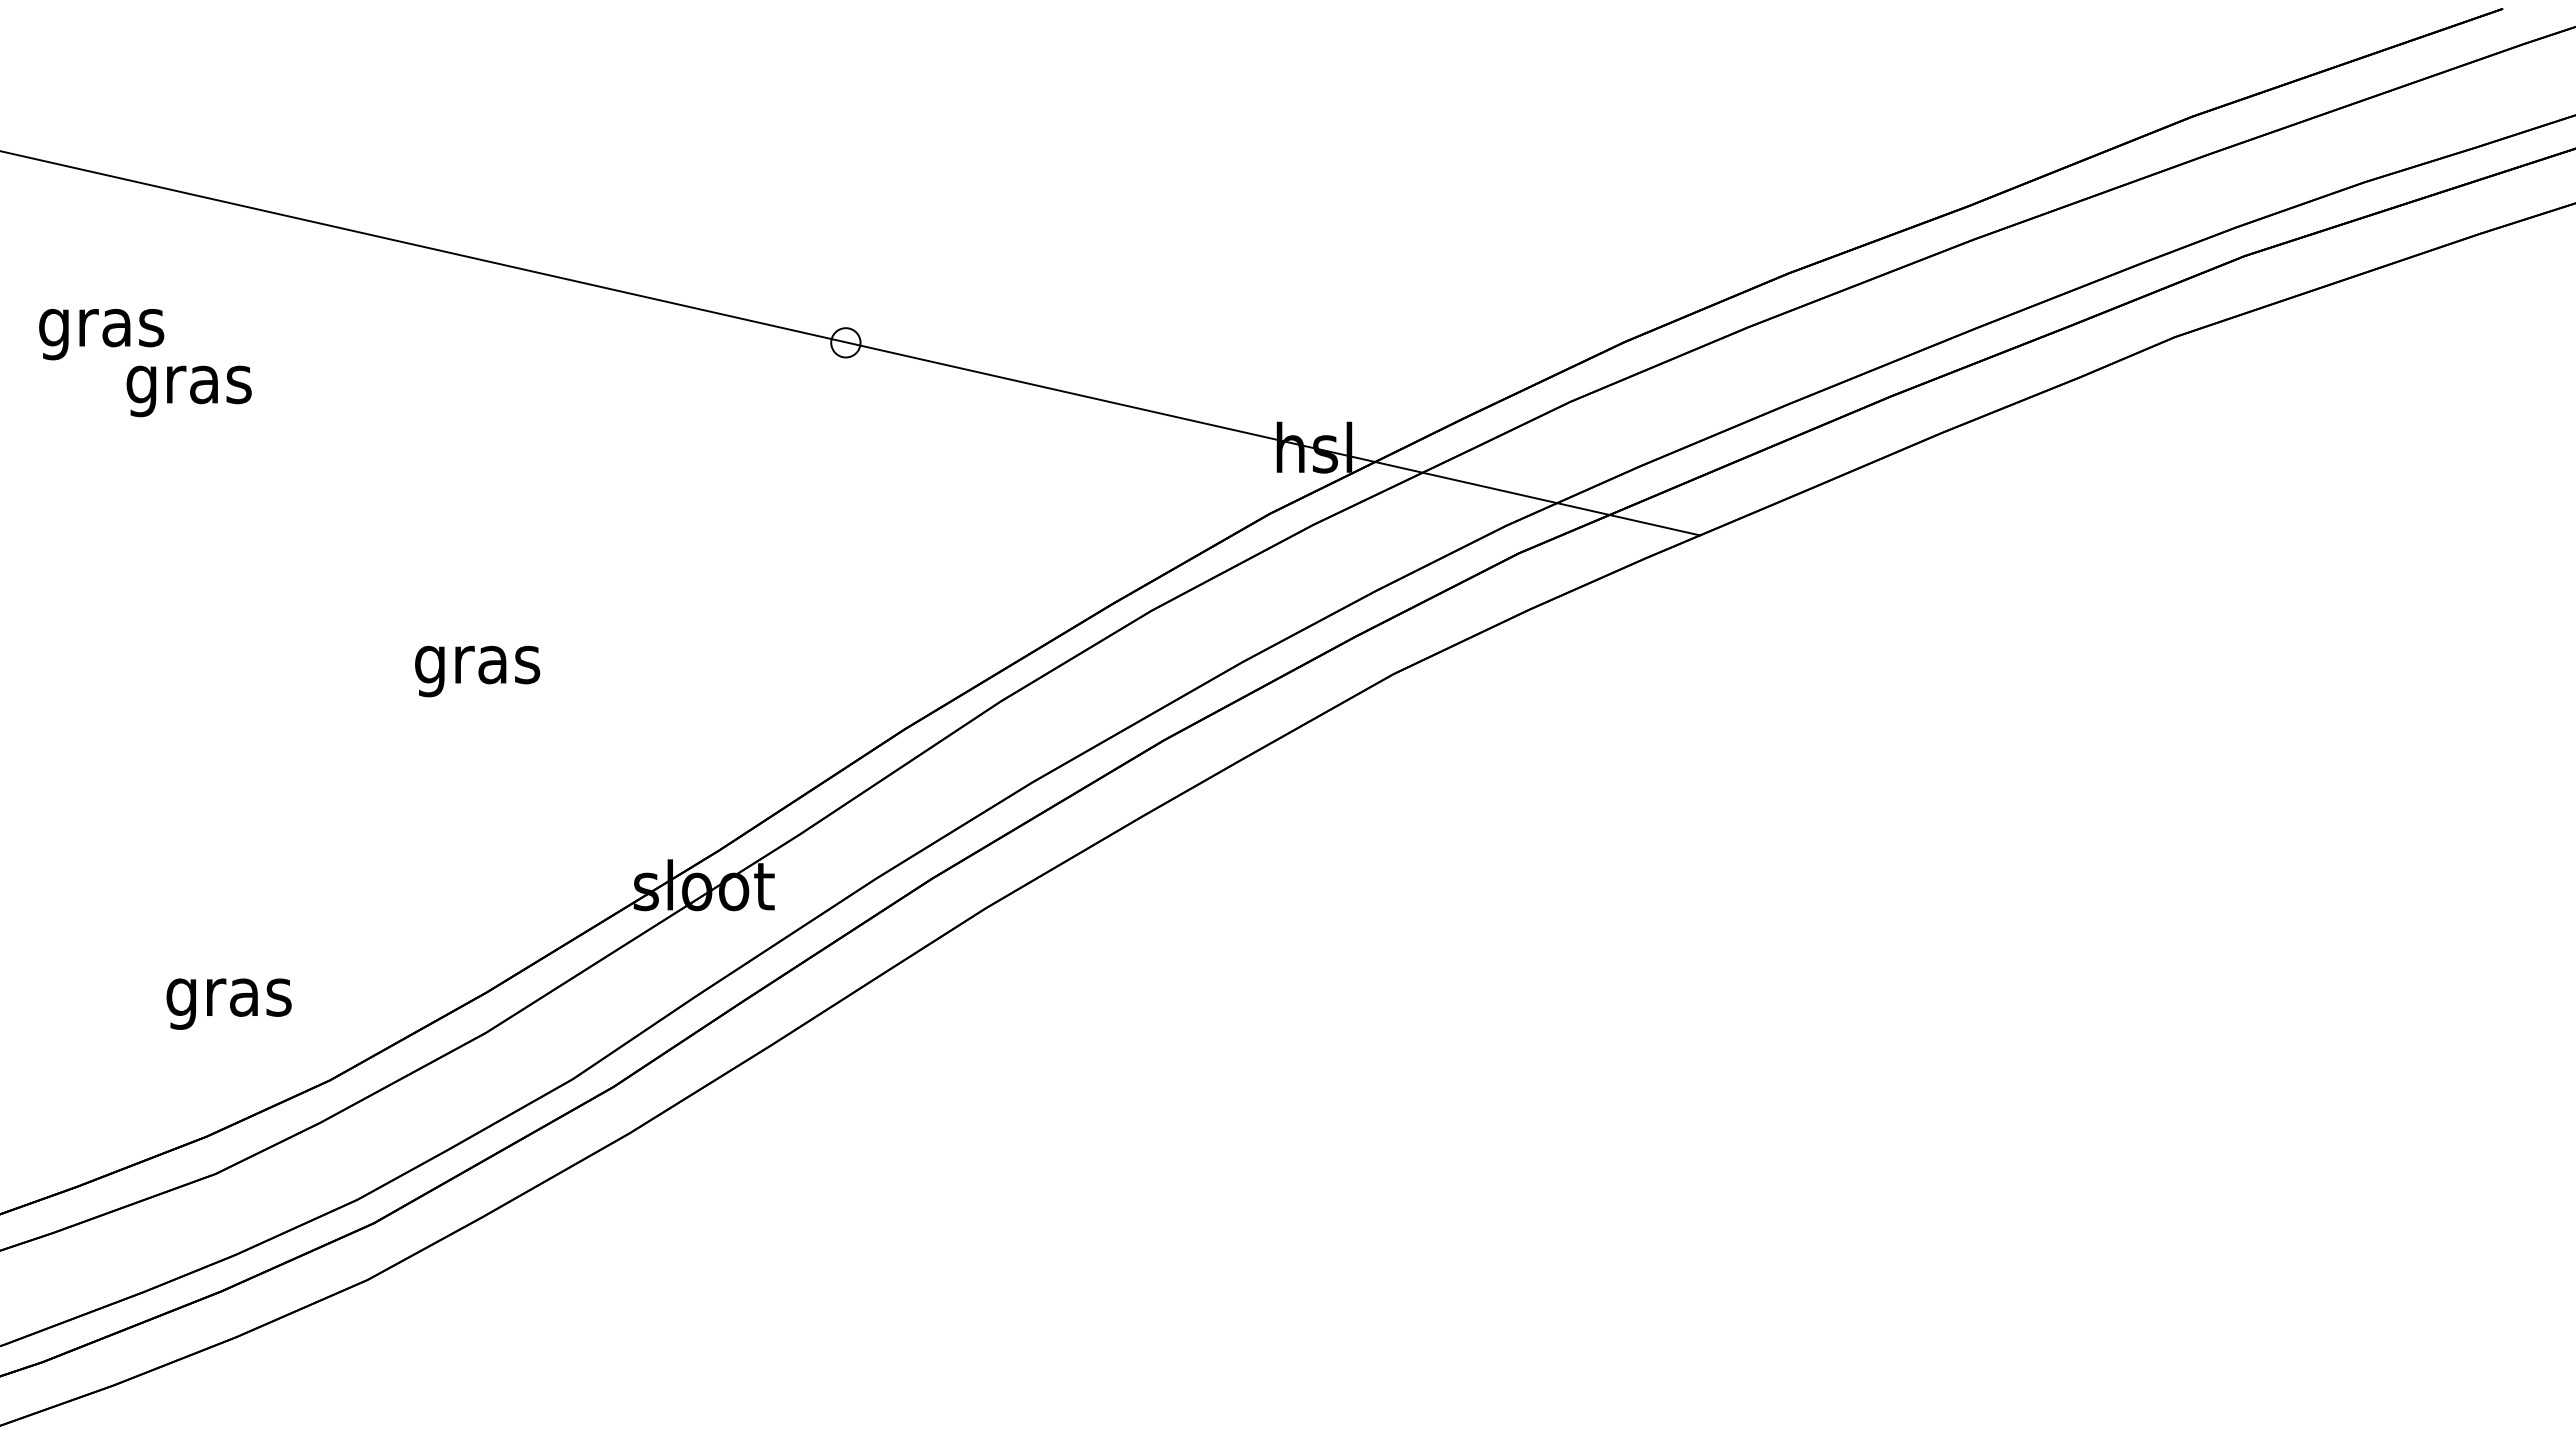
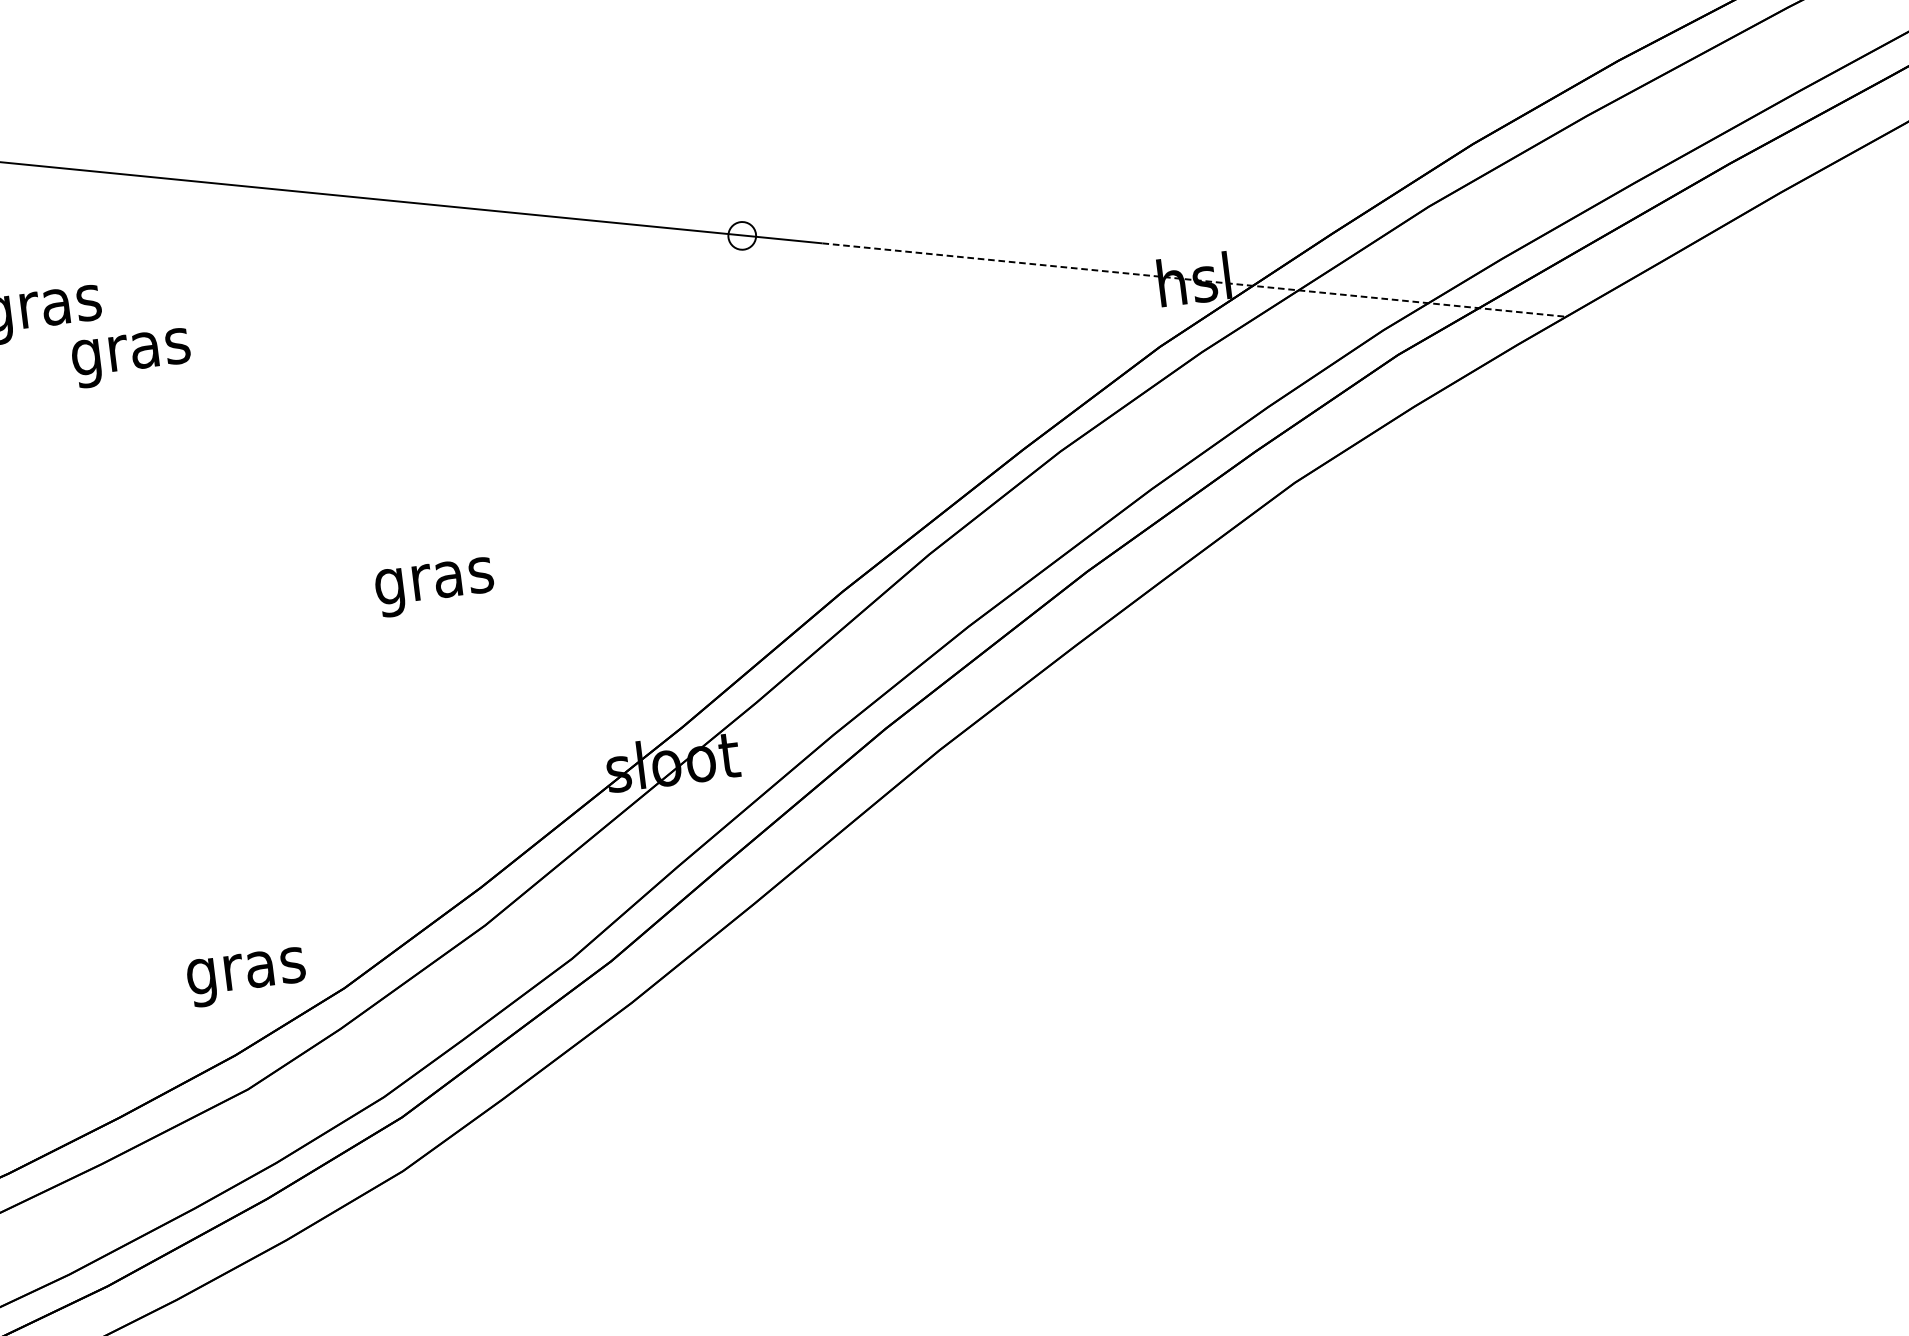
line: (1315, 448) -> (1195, 280), solid -> dashed
text: (228, 1003) -> (246, 976), moved

